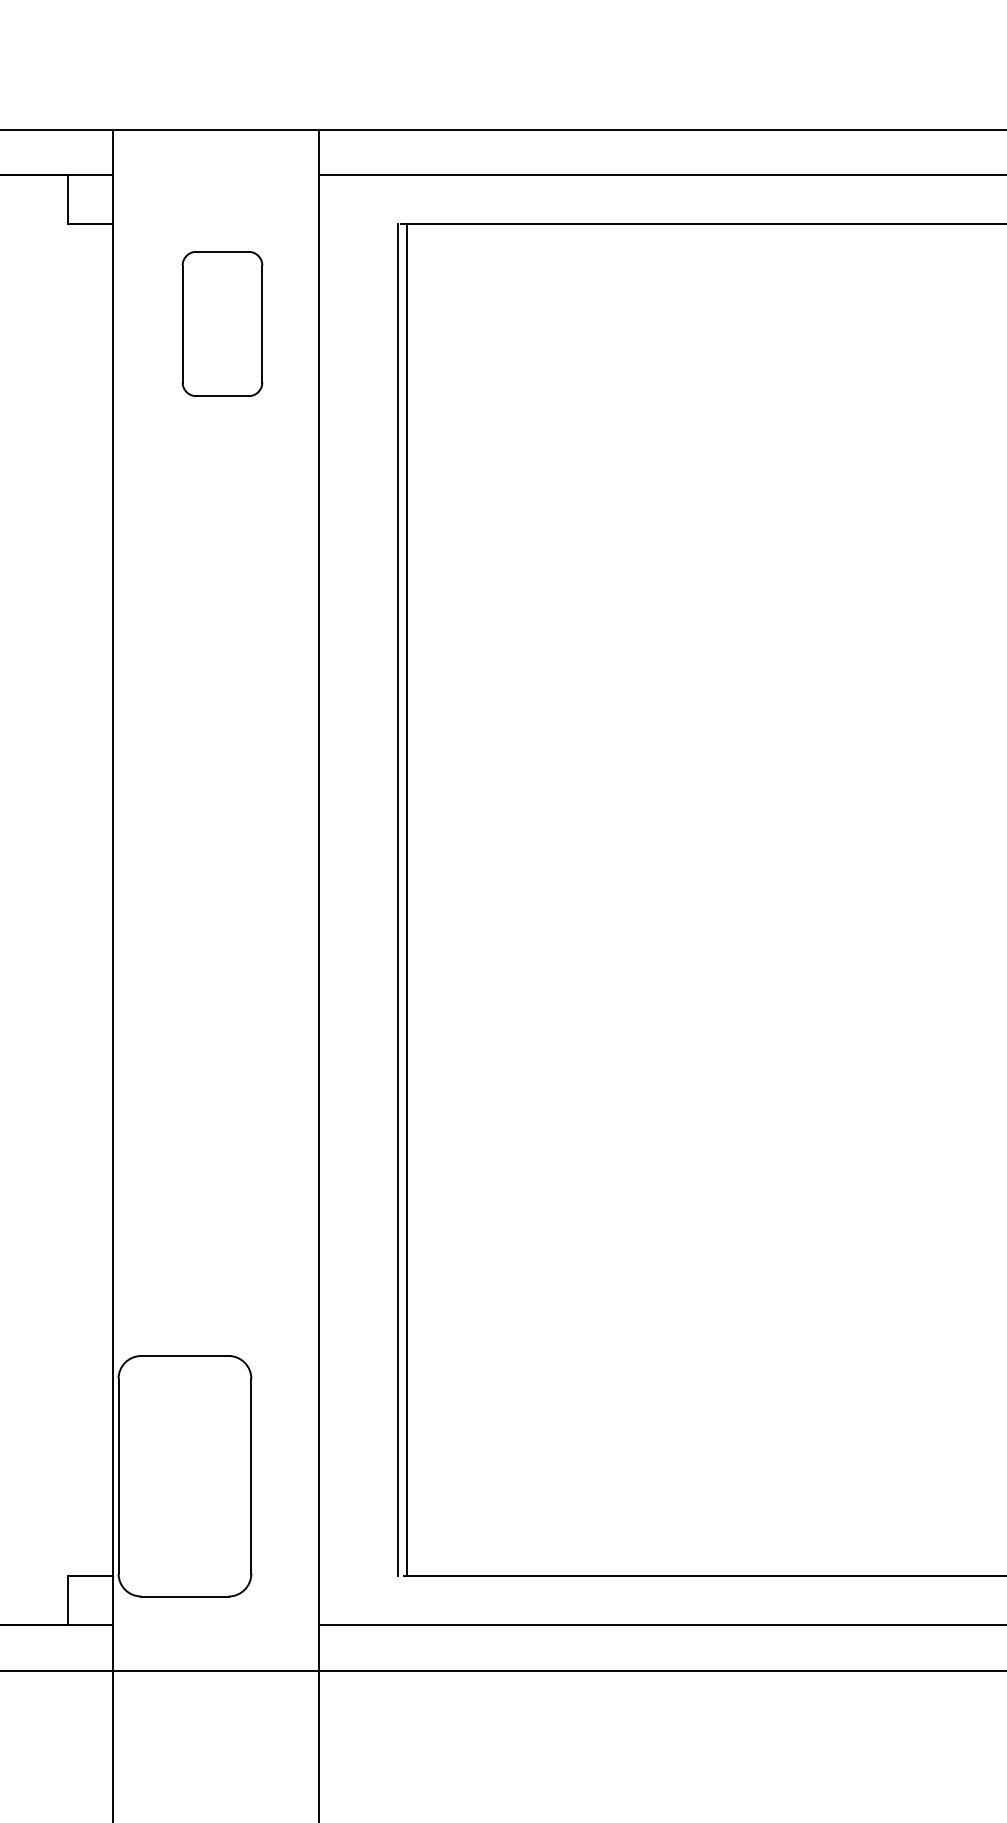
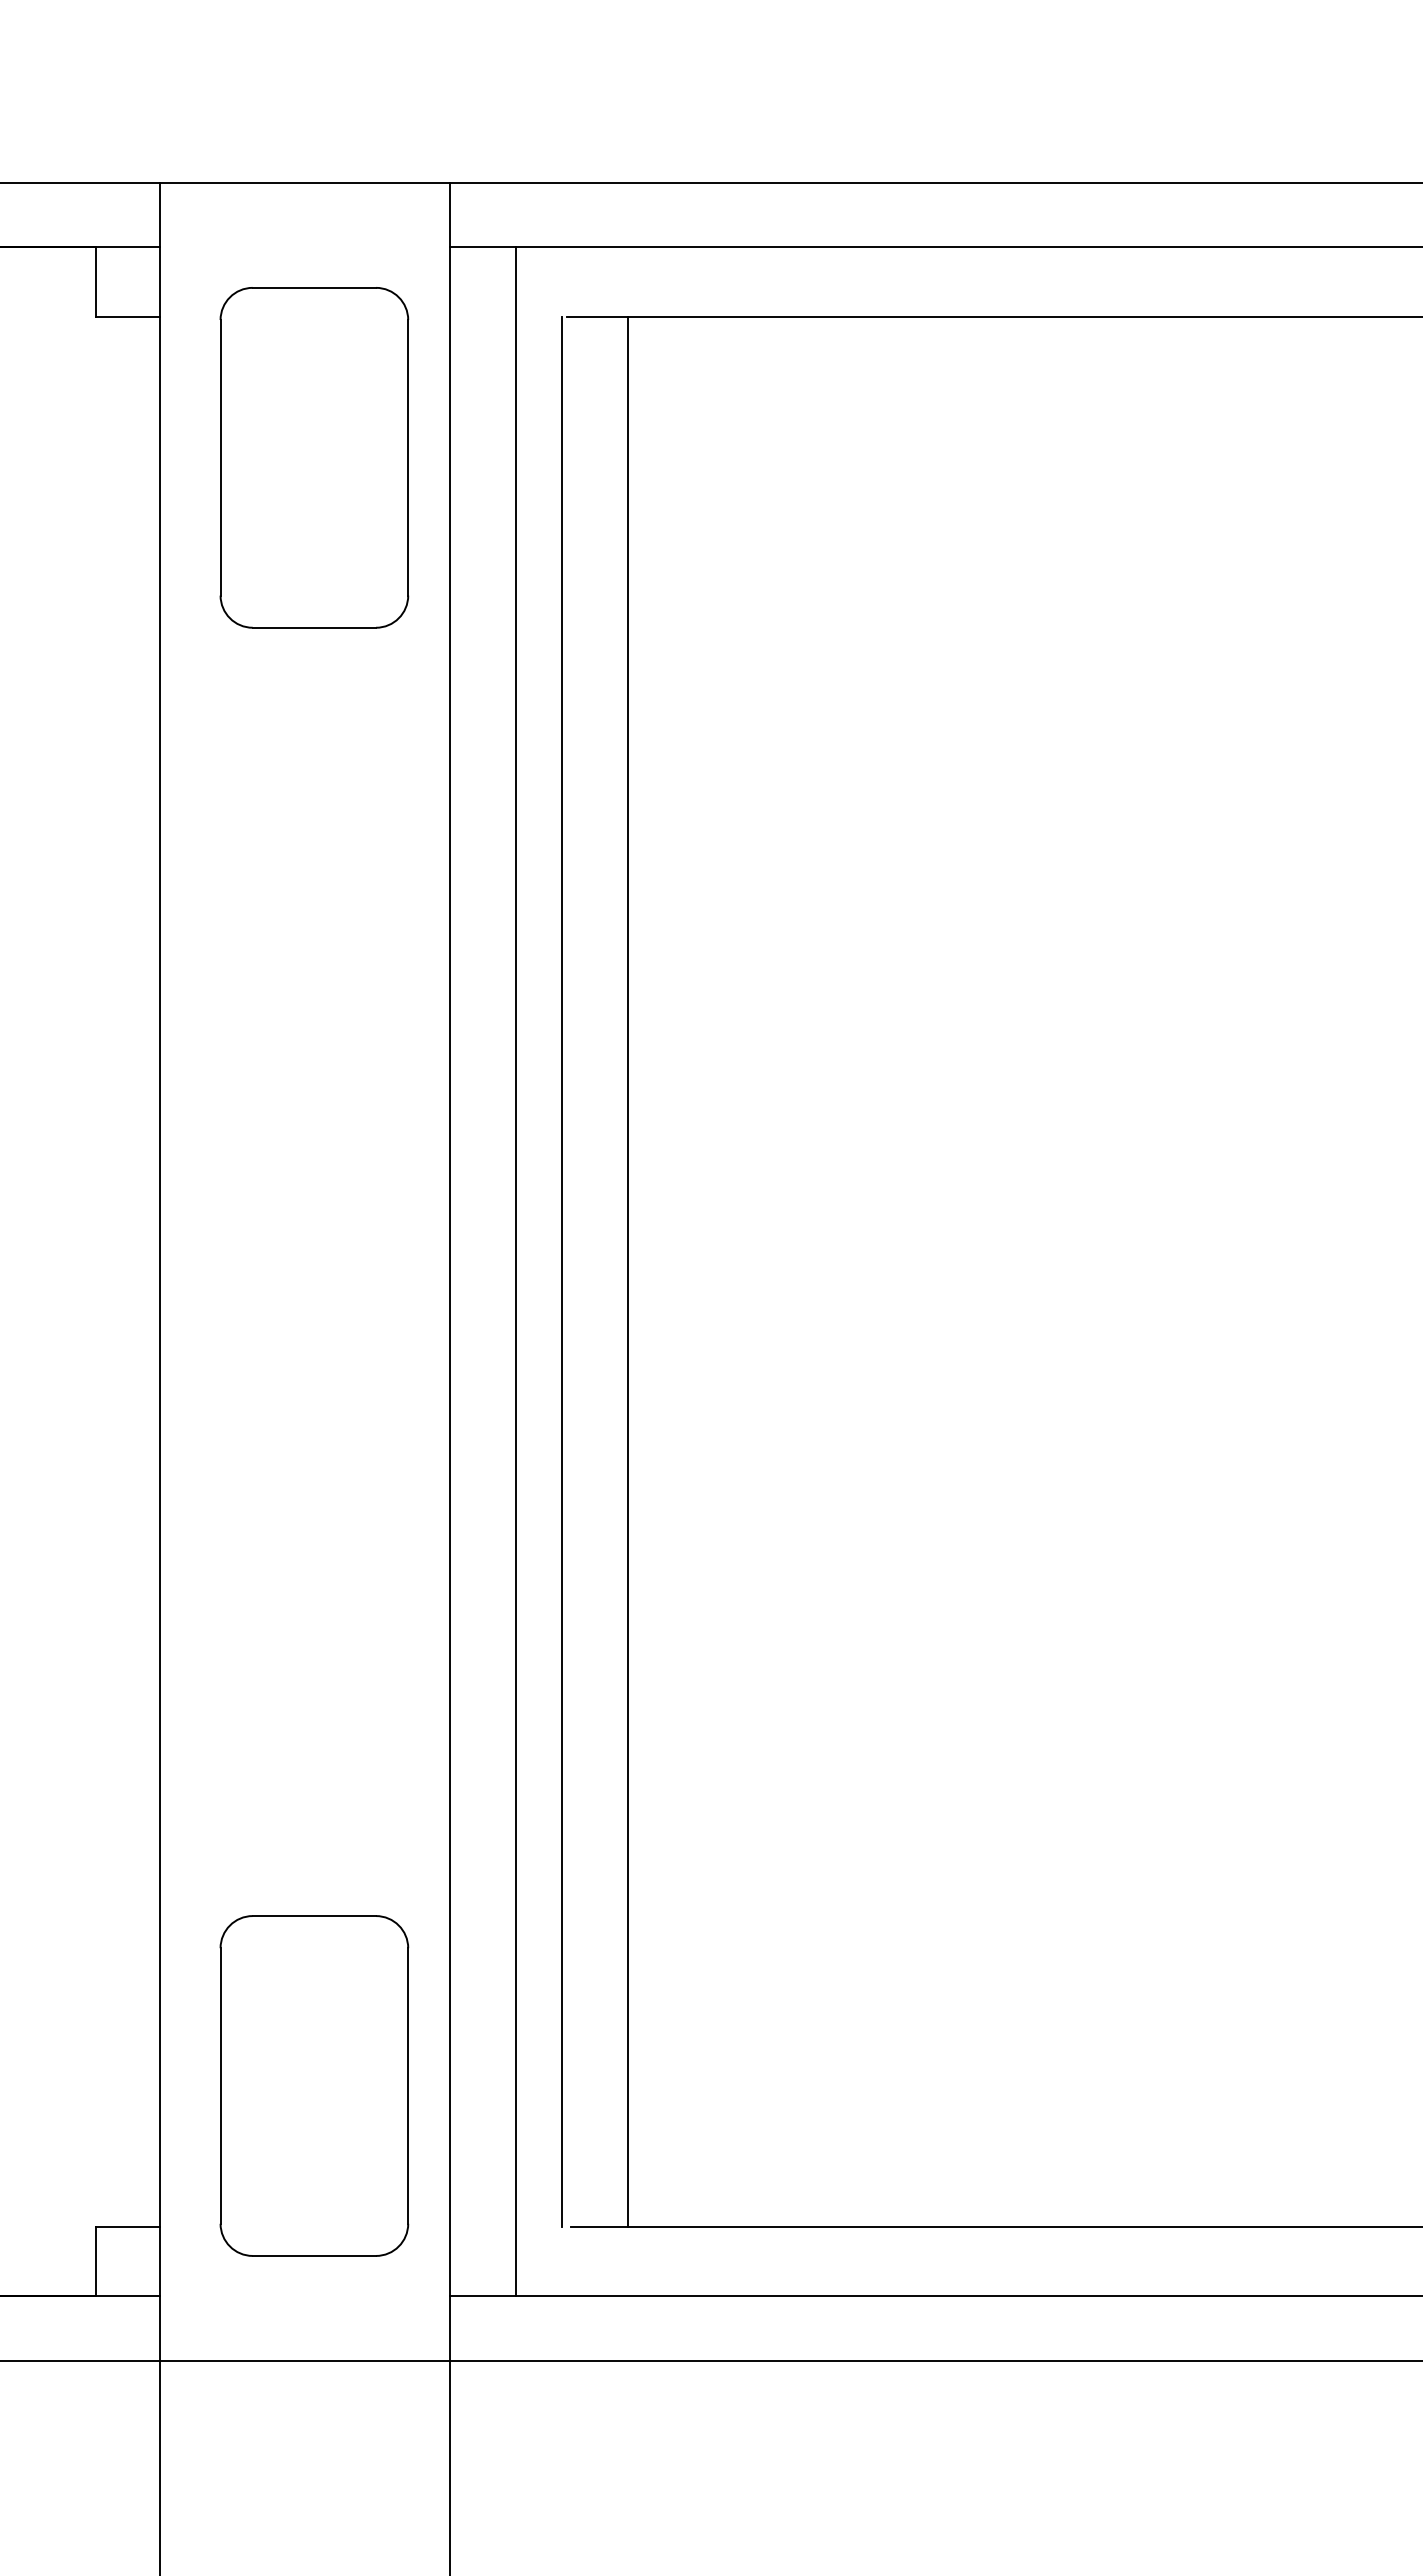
part: (222, 323) -> (314, 457), size x1.67
line: (365, 899) -> (516, 1271), added
line: (407, 899) -> (627, 1271), moved
part: (185, 1475) -> (314, 2085), moved

